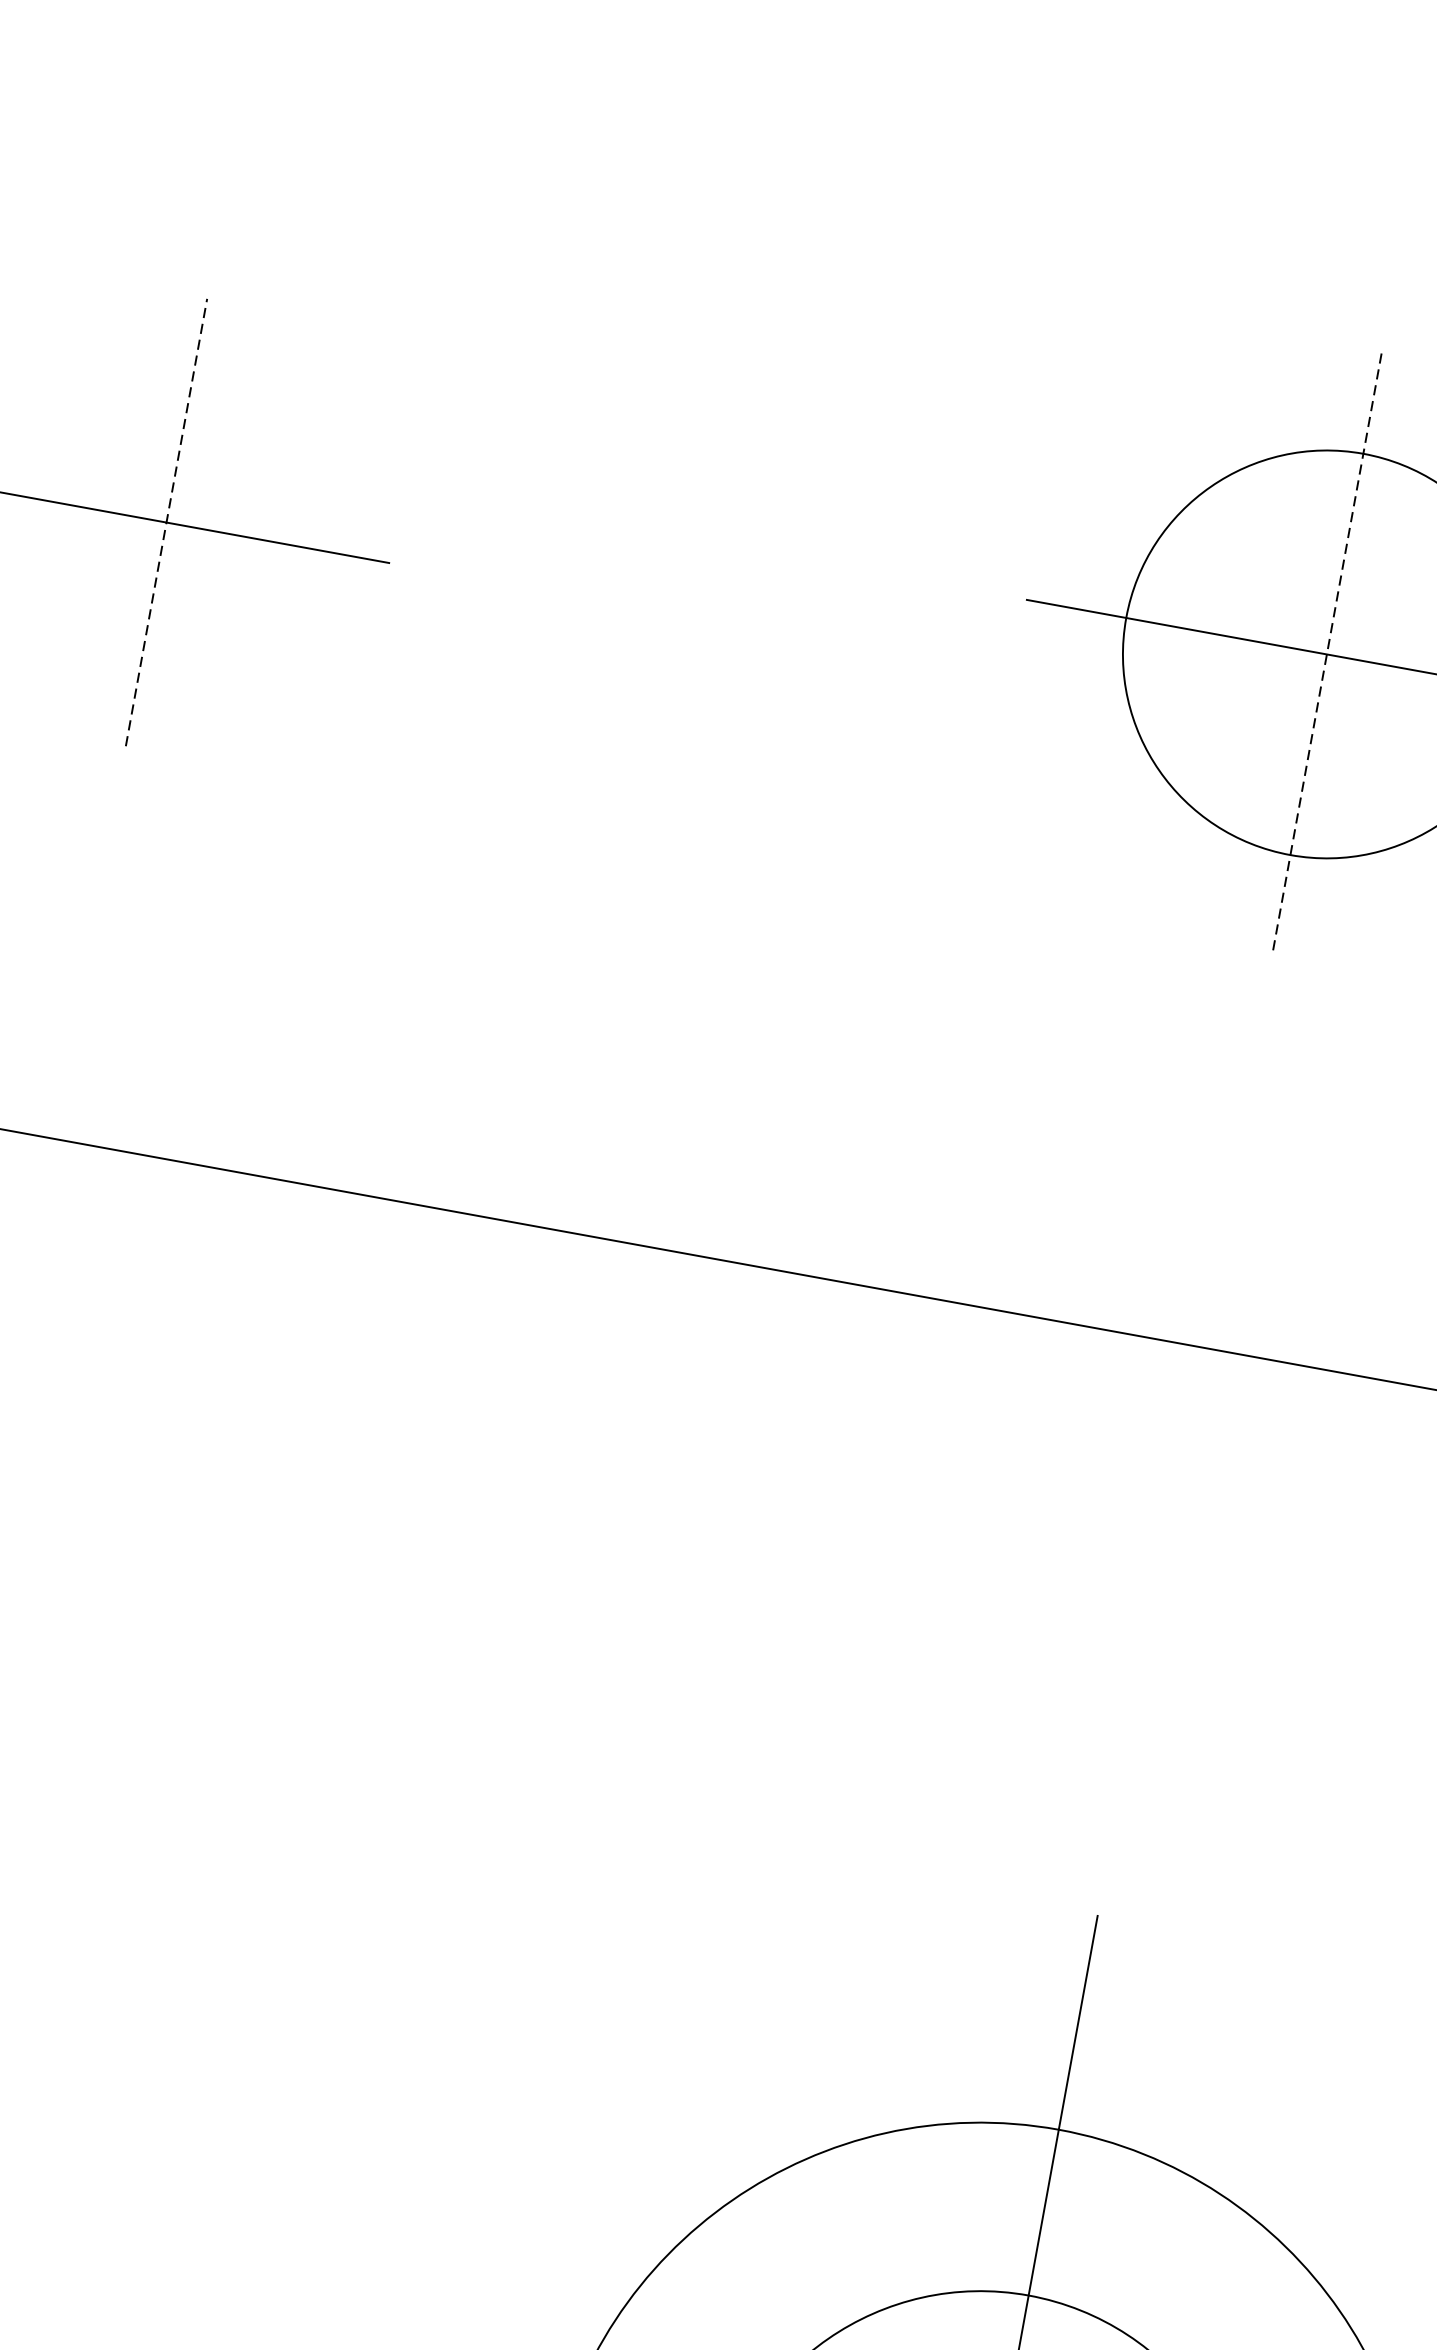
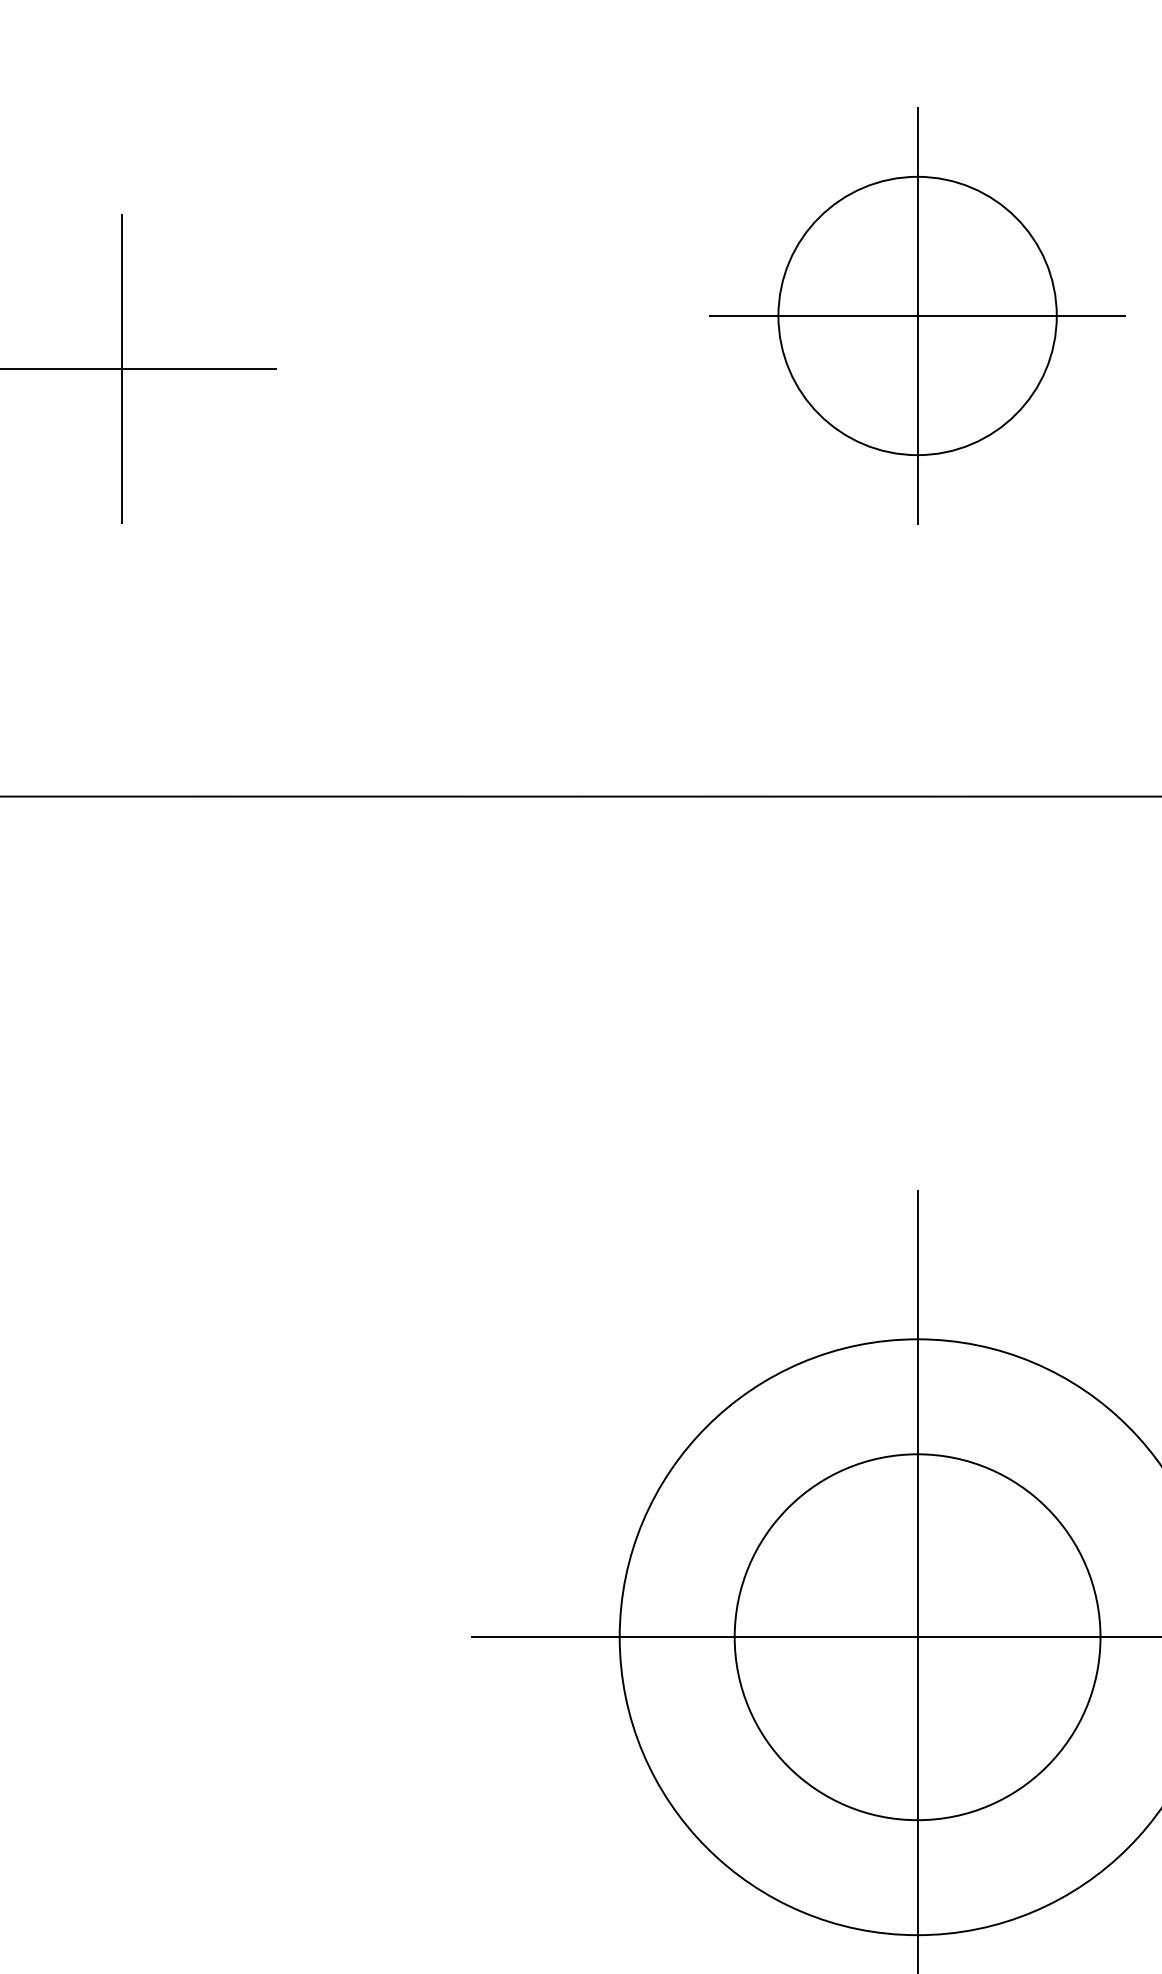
line: (166, 521) -> (122, 368), dashed -> solid
line: (1326, 655) -> (917, 316), dashed -> solid

